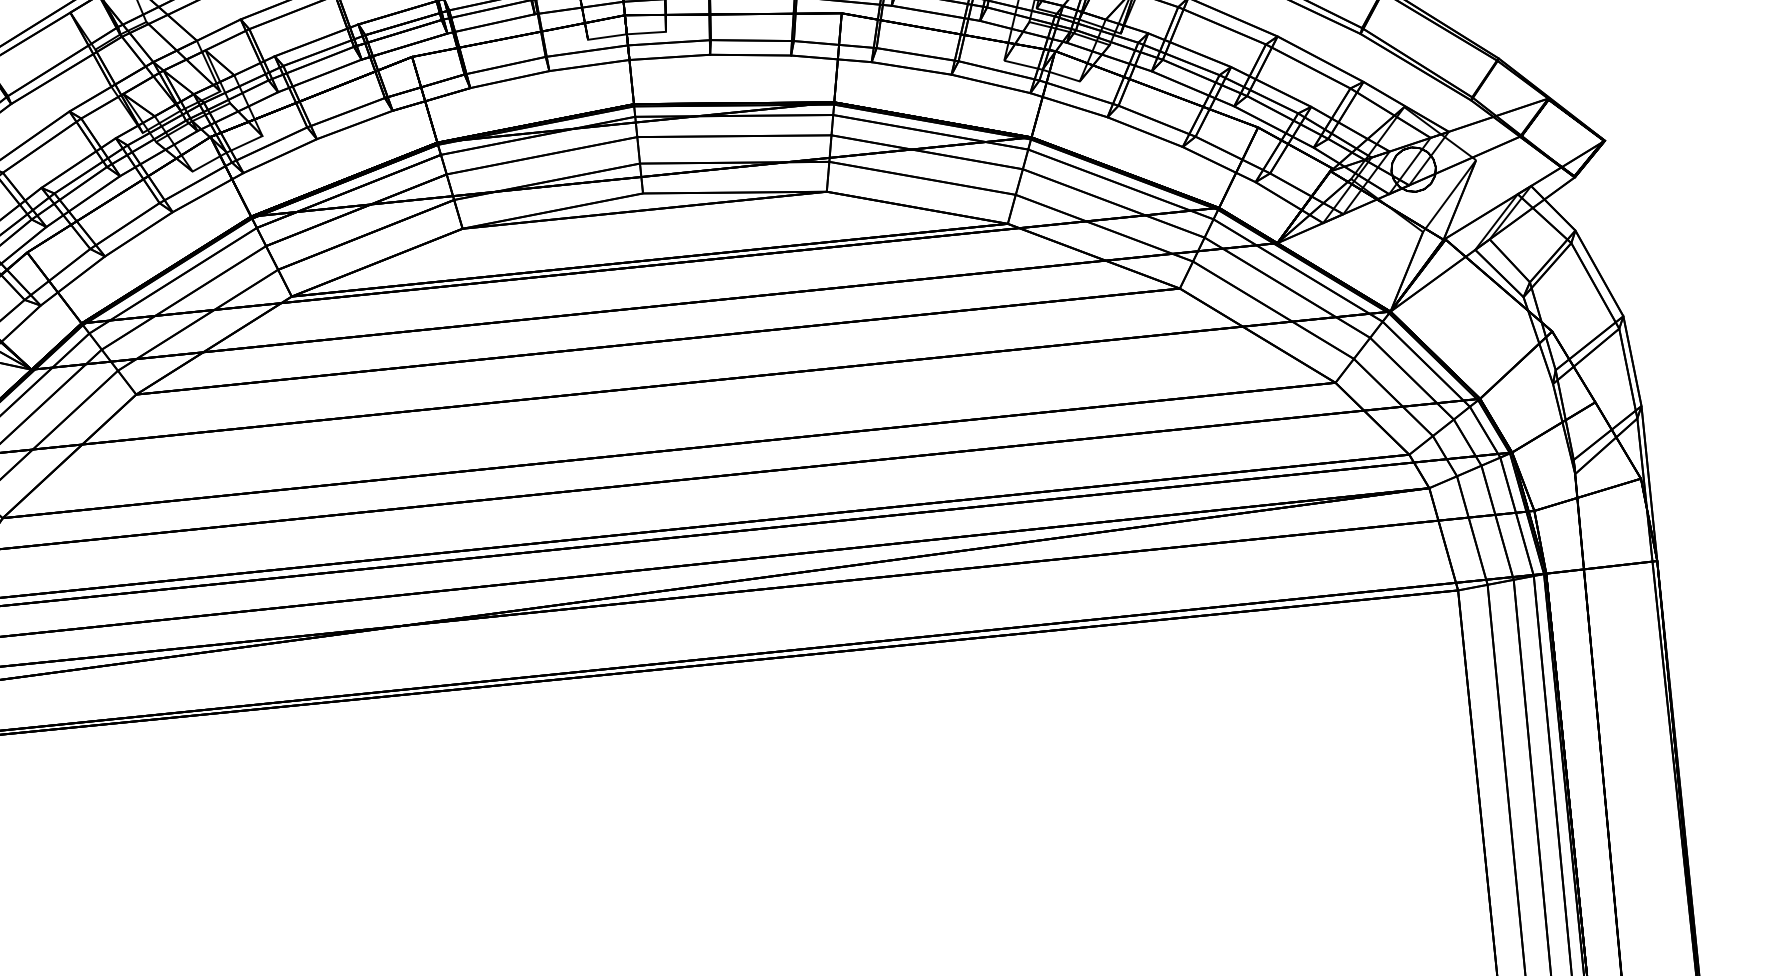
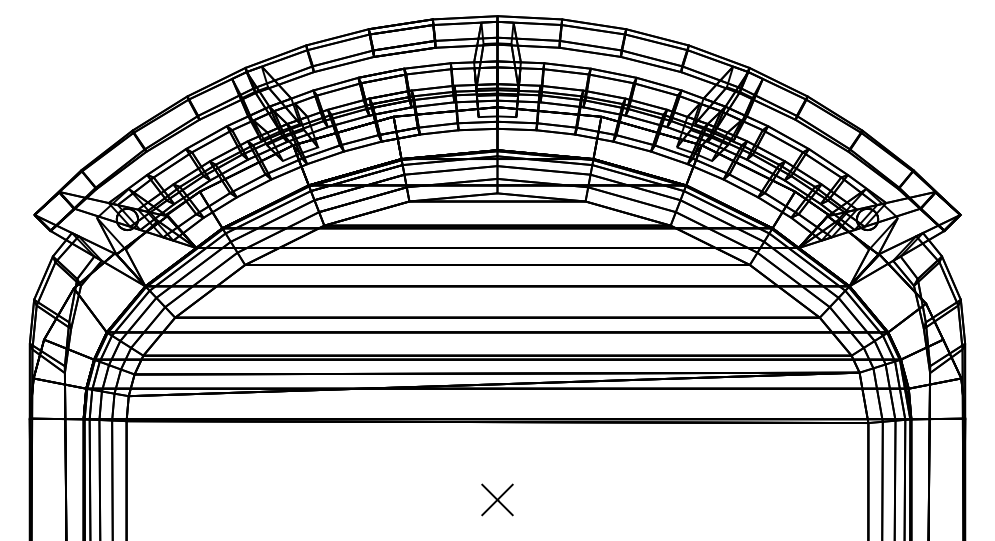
part: (707, 826) -> (497, 499), added

